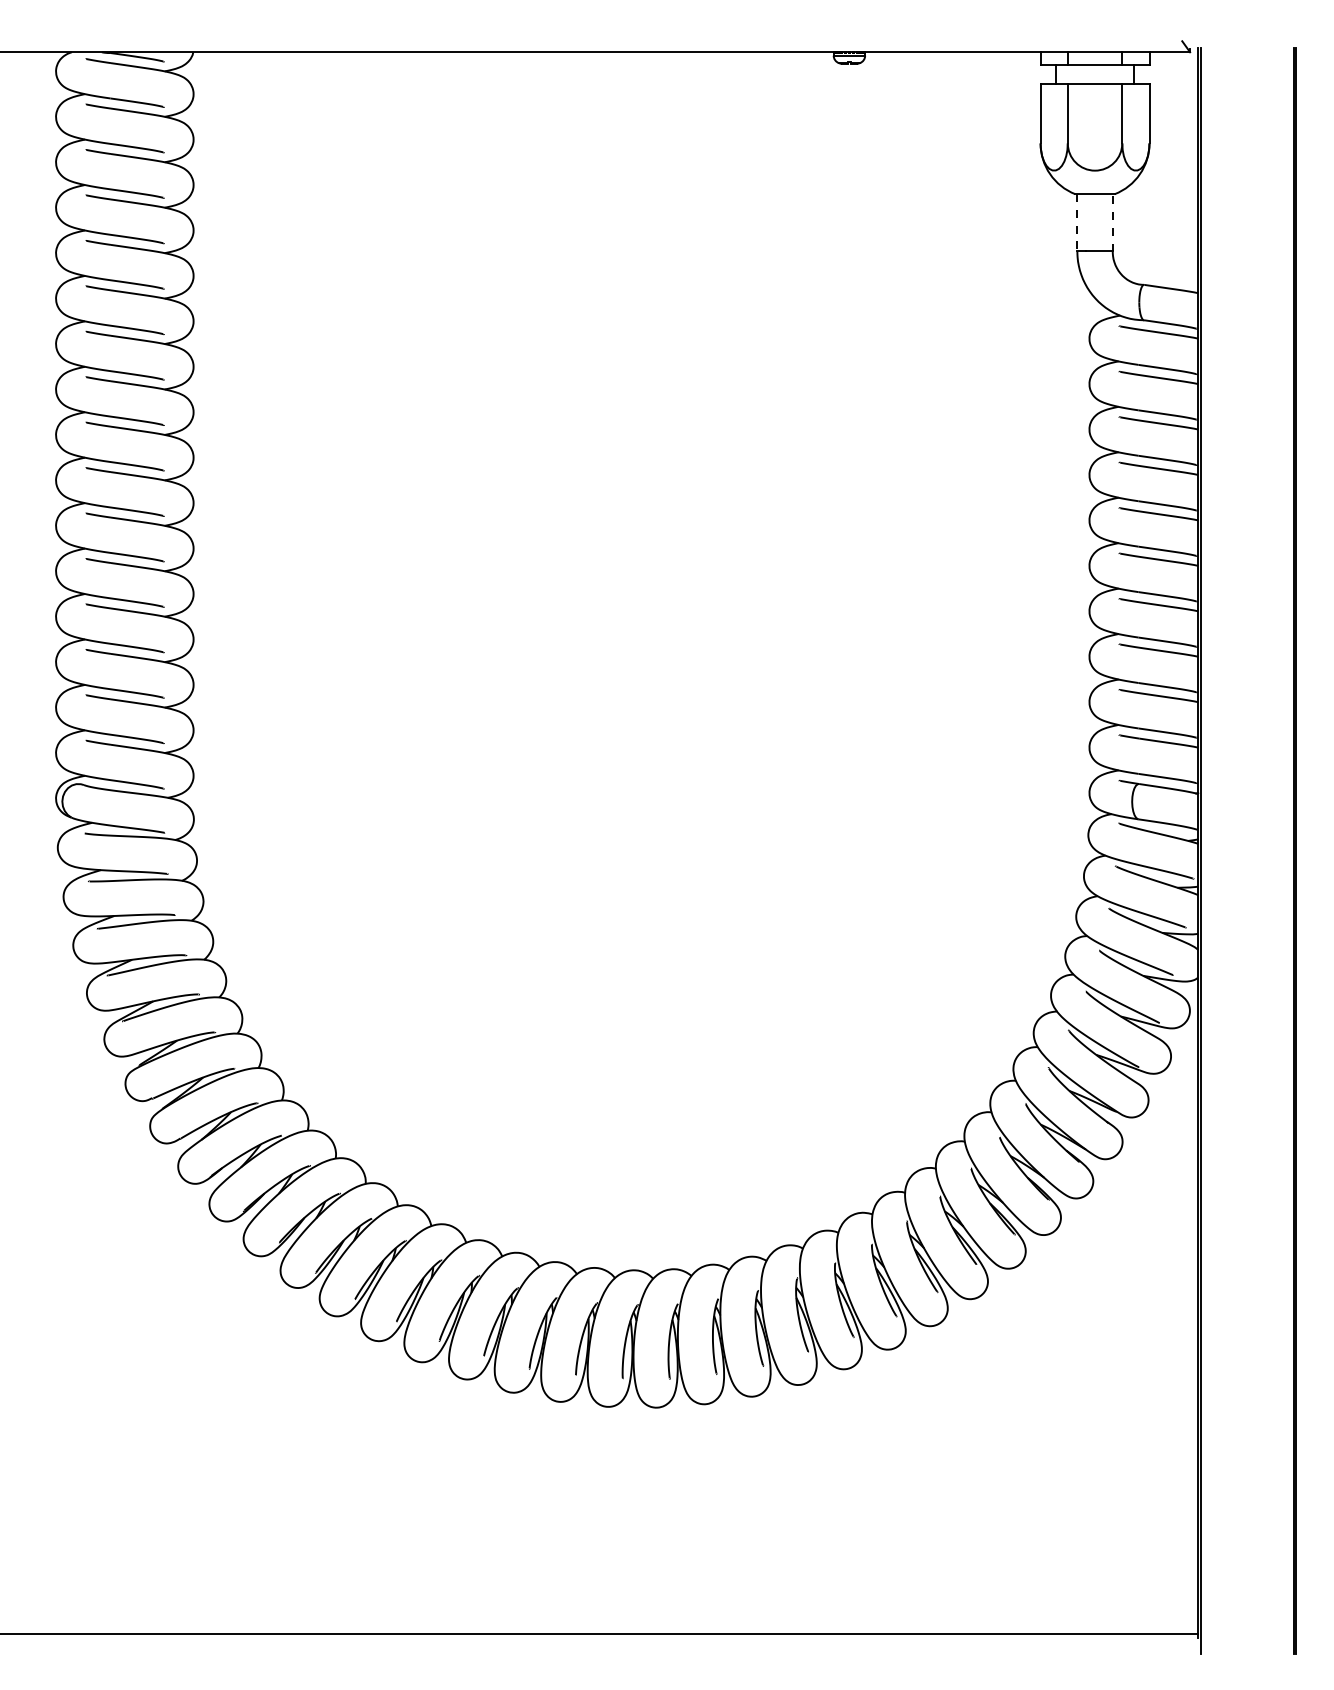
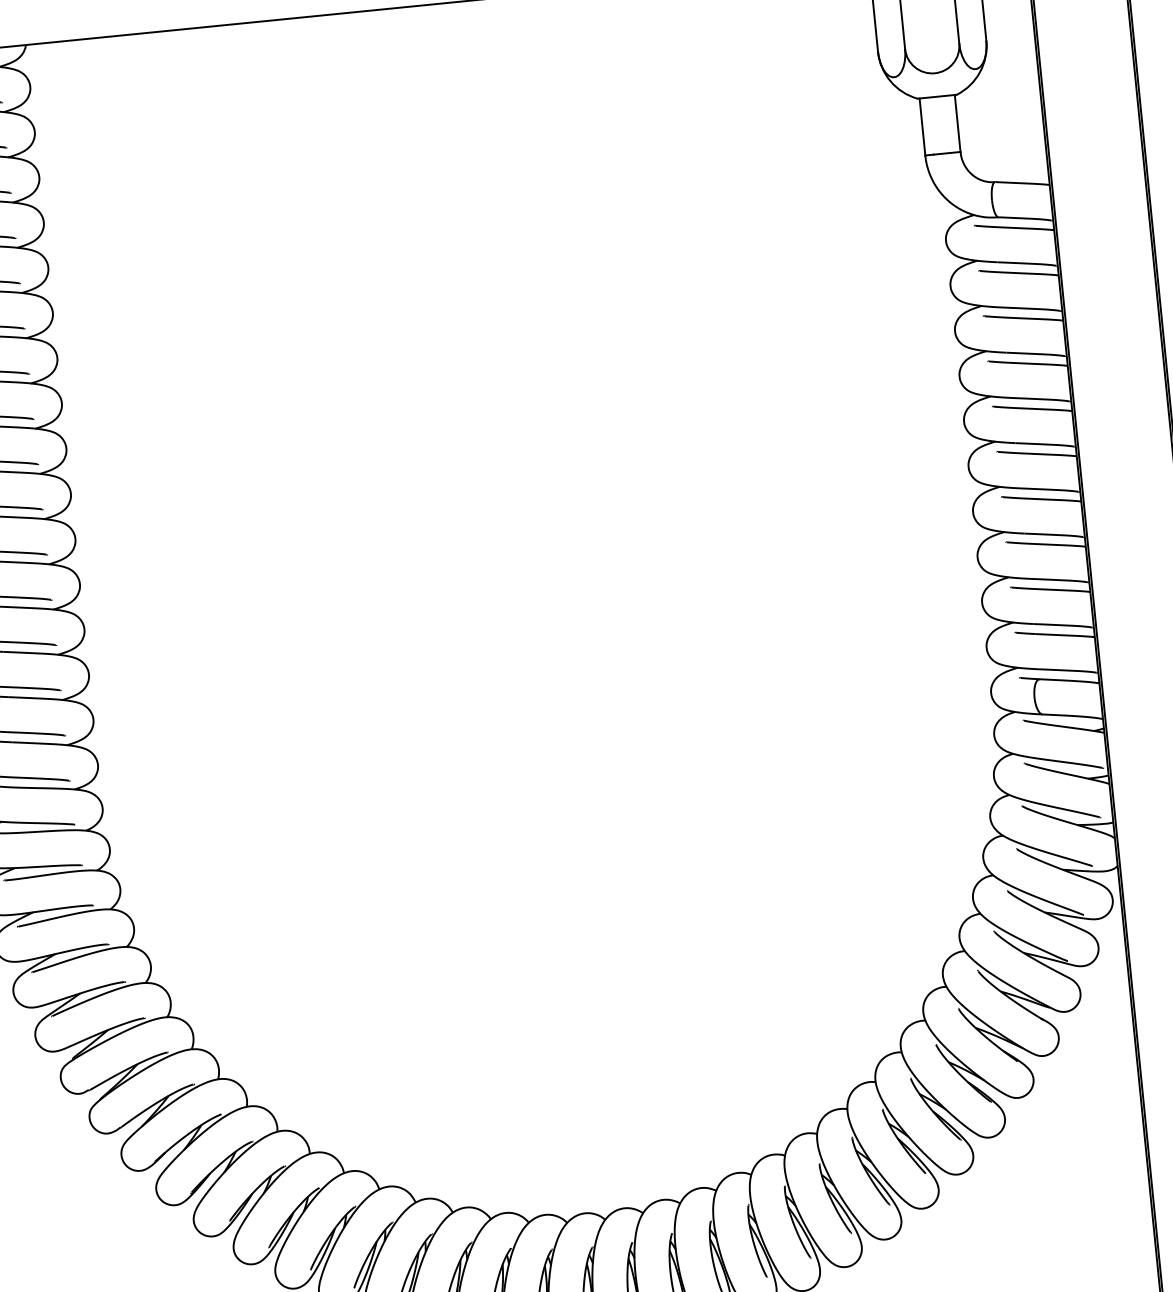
line: (1077, 222) -> (922, 126), dashed -> solid
line: (1112, 222) -> (957, 123), dashed -> solid

